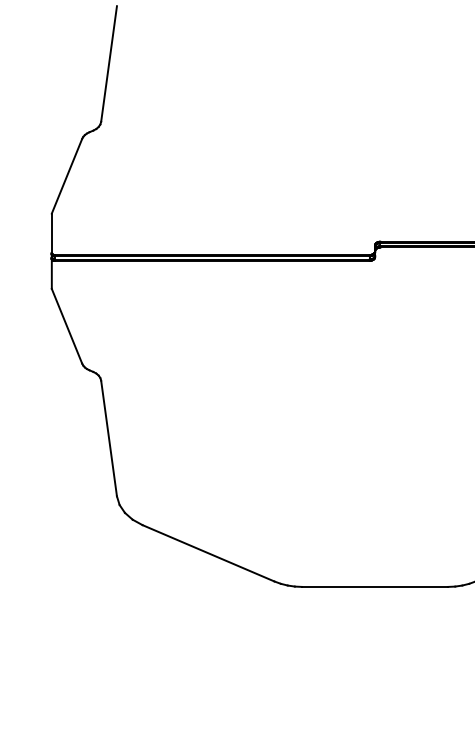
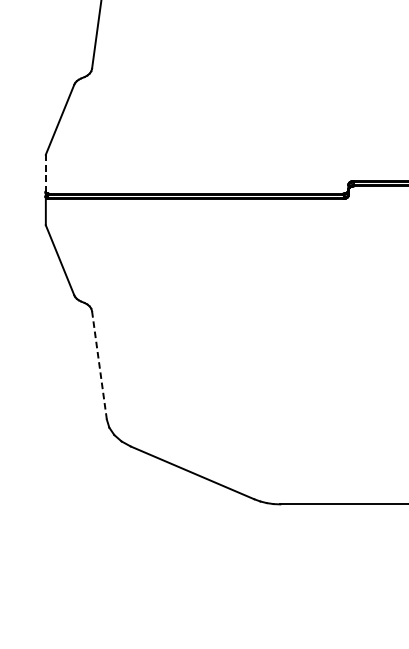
line: (51, 233) -> (45, 173), solid -> dashed
line: (109, 438) -> (99, 365), solid -> dashed

